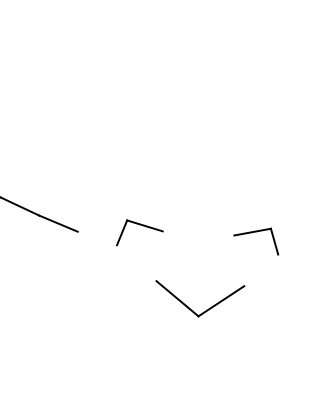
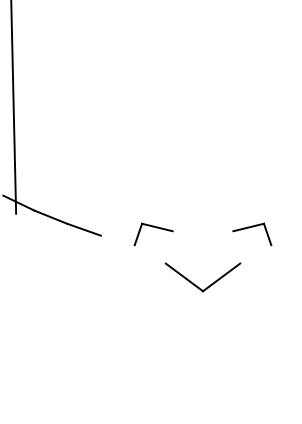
part: (192, 309) -> (197, 285), moved

